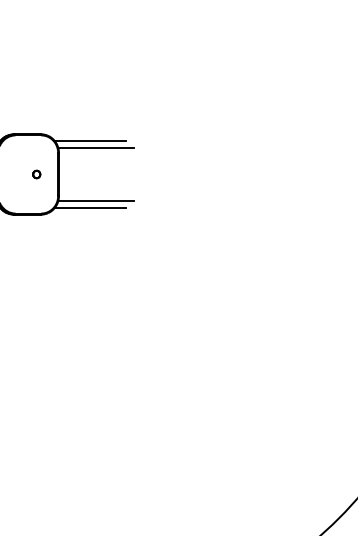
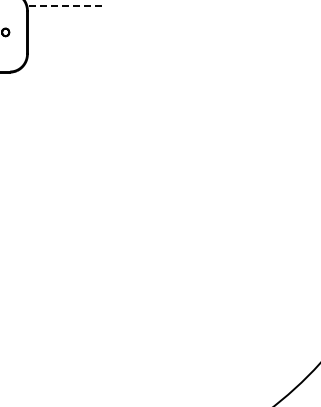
line: (95, 148) -> (64, 6), solid -> dashed
line: (95, 200) -> (64, 58), removed
line: (89, 208) -> (58, 66), removed

